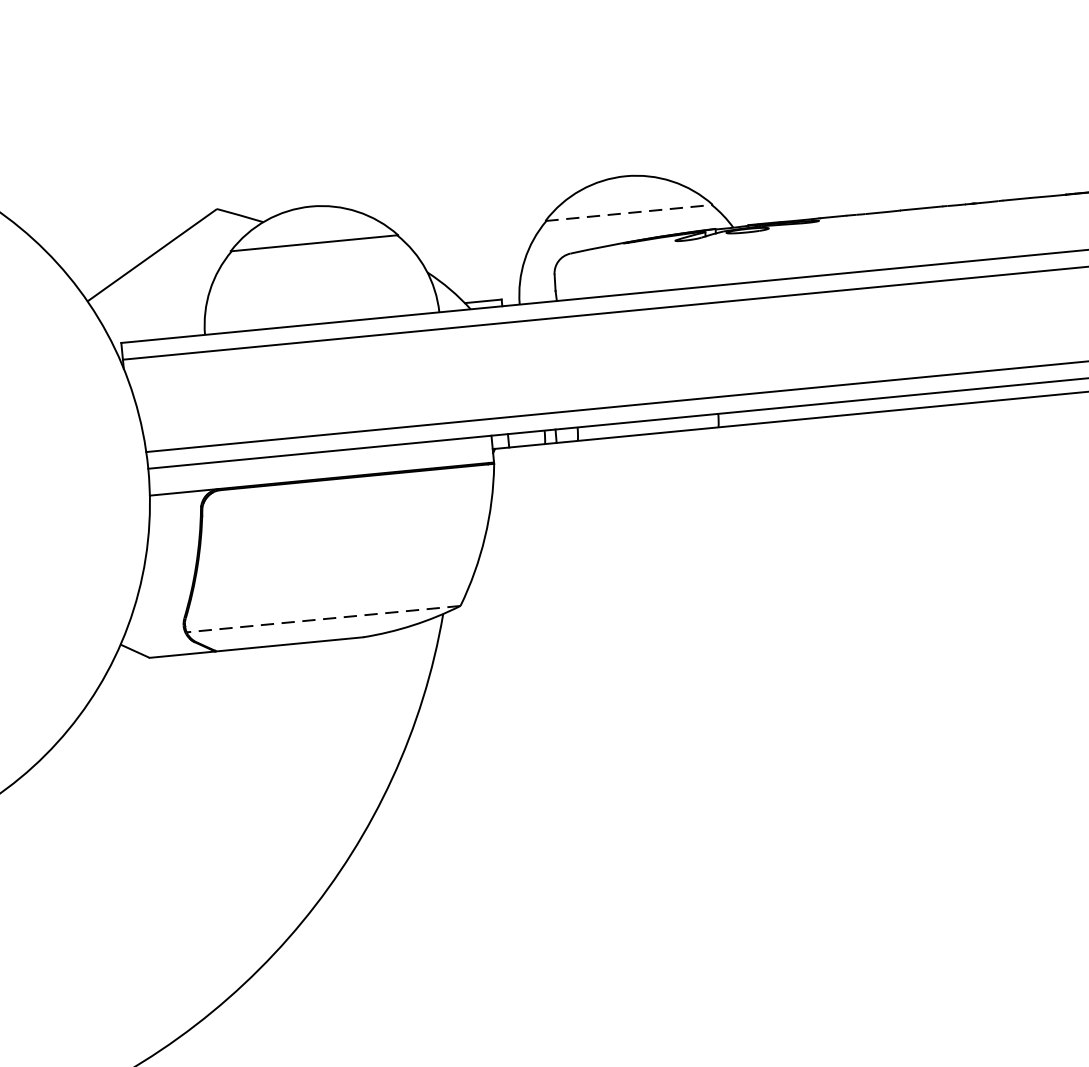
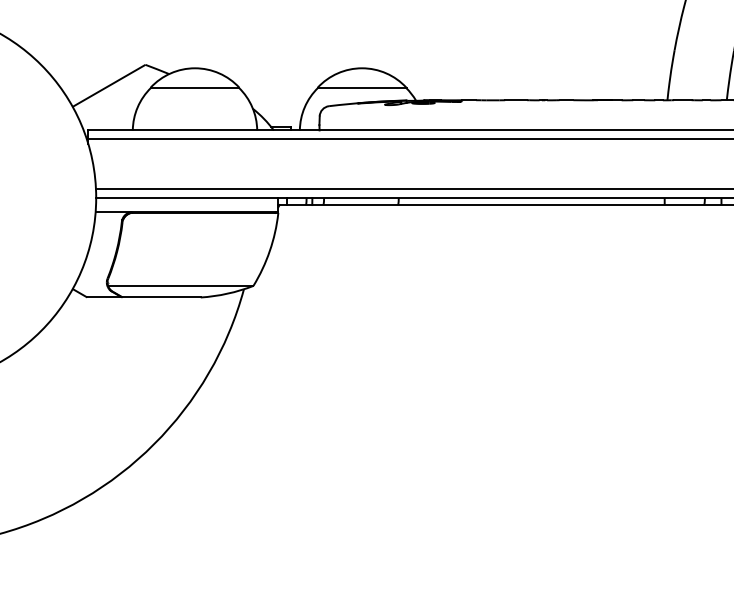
line: (629, 212) -> (362, 87), dashed -> solid
line: (322, 618) -> (180, 285), dashed -> solid

